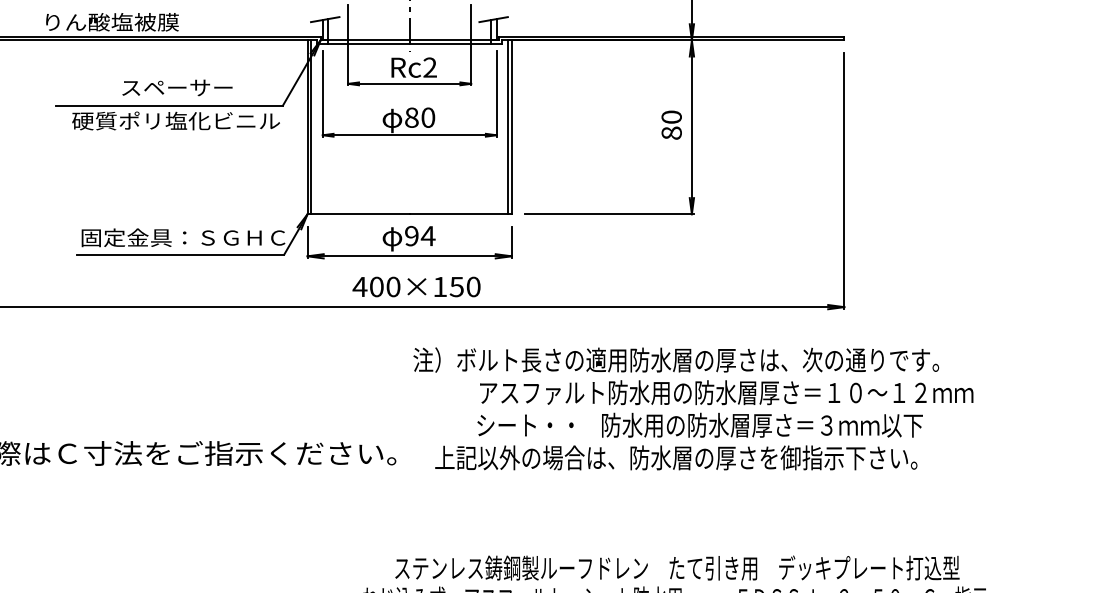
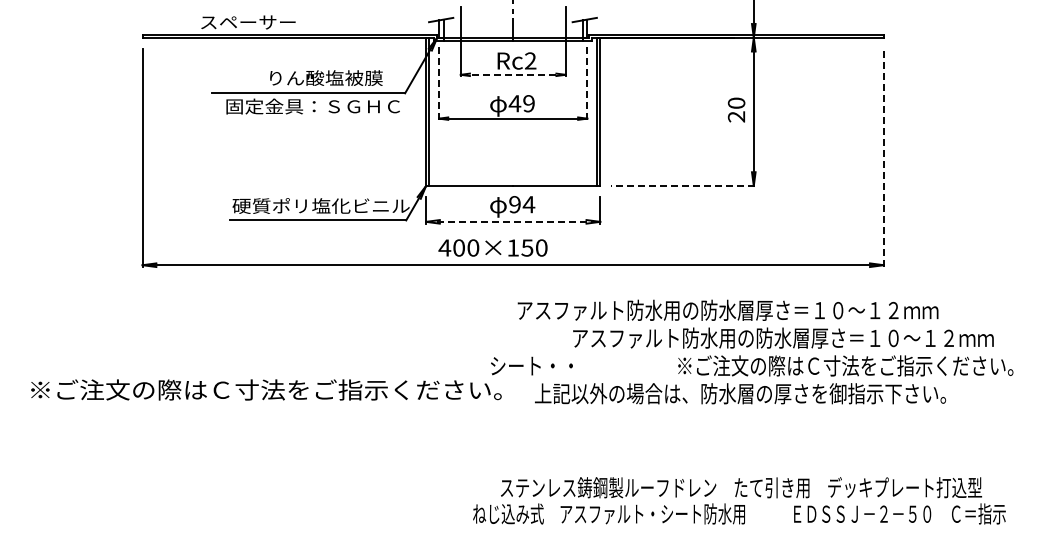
text: (111, 22) -> (258, 22), りん酸塩被膜 -> スペーサー
line: (410, 83) -> (513, 74), solid -> dashed
text: (189, 88) -> (325, 78), スペーサー -> りん酸塩被膜
line: (323, 94) -> (439, 83), solid -> dashed
line: (496, 94) -> (587, 83), solid -> dashed
text: (419, 117) -> (521, 103), 80 -> 49
text: (175, 121) -> (313, 106), 硬質ポリ塩化ビニル -> 固定金具：ＳＧＨＣ
text: (671, 132) -> (736, 116), 80 -> 20
line: (844, 180) -> (883, 157), solid -> dashed
line: (608, 213) -> (682, 185), solid -> dashed
text: (183, 237) -> (320, 205), 固定金具：ＳＧＨＣ -> 硬質ポリ塩化ビニル
line: (410, 255) -> (513, 221), solid -> dashed
text: (415, 286) -> (492, 247), moved
text: (676, 360) -> (740, 310), 注）ボルト長さの適用防水層の厚さは、次の通りです。 -> アスファルト防水用の防水層厚さ＝１０～１２ｍｍ
text: (525, 424) -> (531, 365), moved
text: (799, 424) -> (845, 365), 防水用の防水層厚さ＝３ｍｍ以下 -> ※ご注文の際はＣ寸法をご指示ください。

